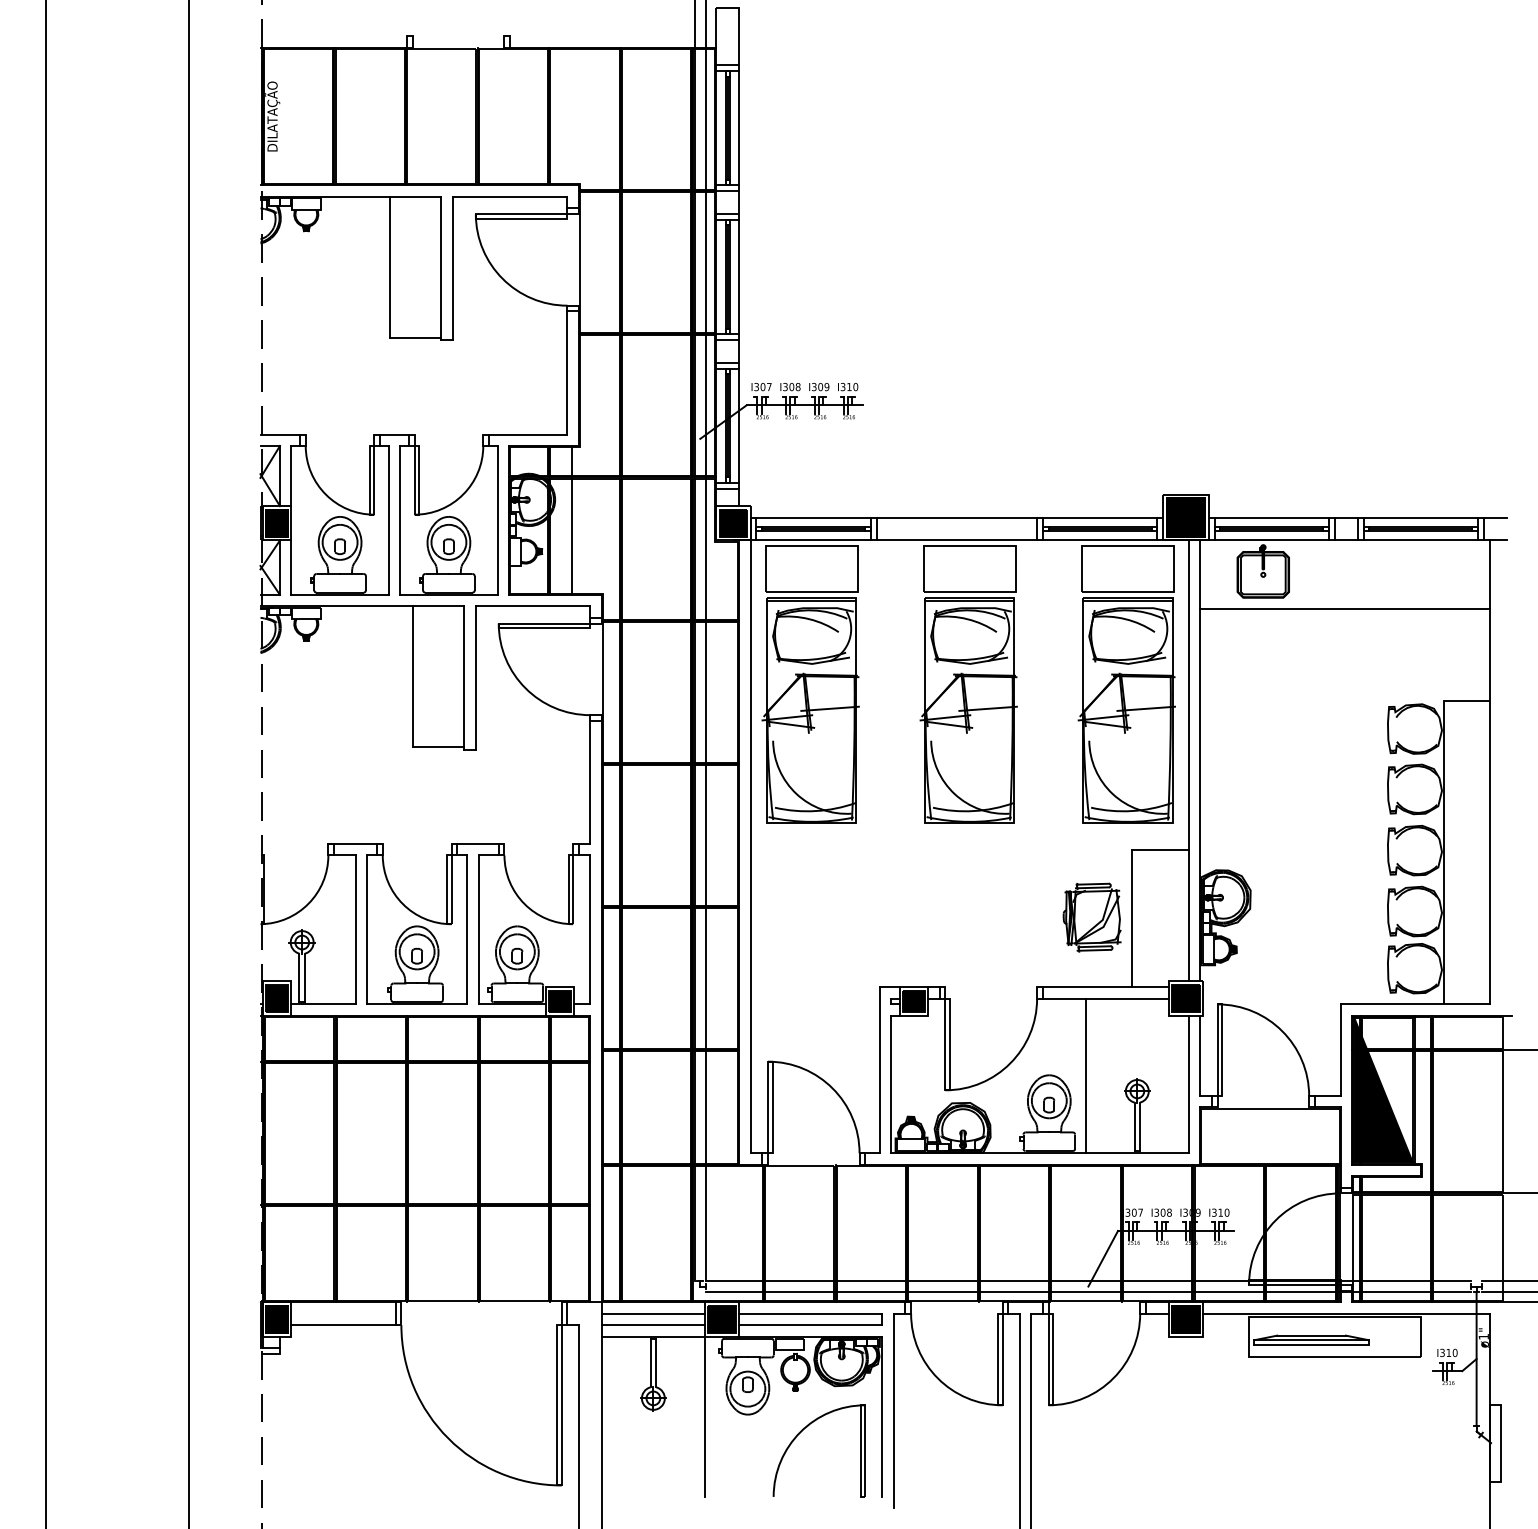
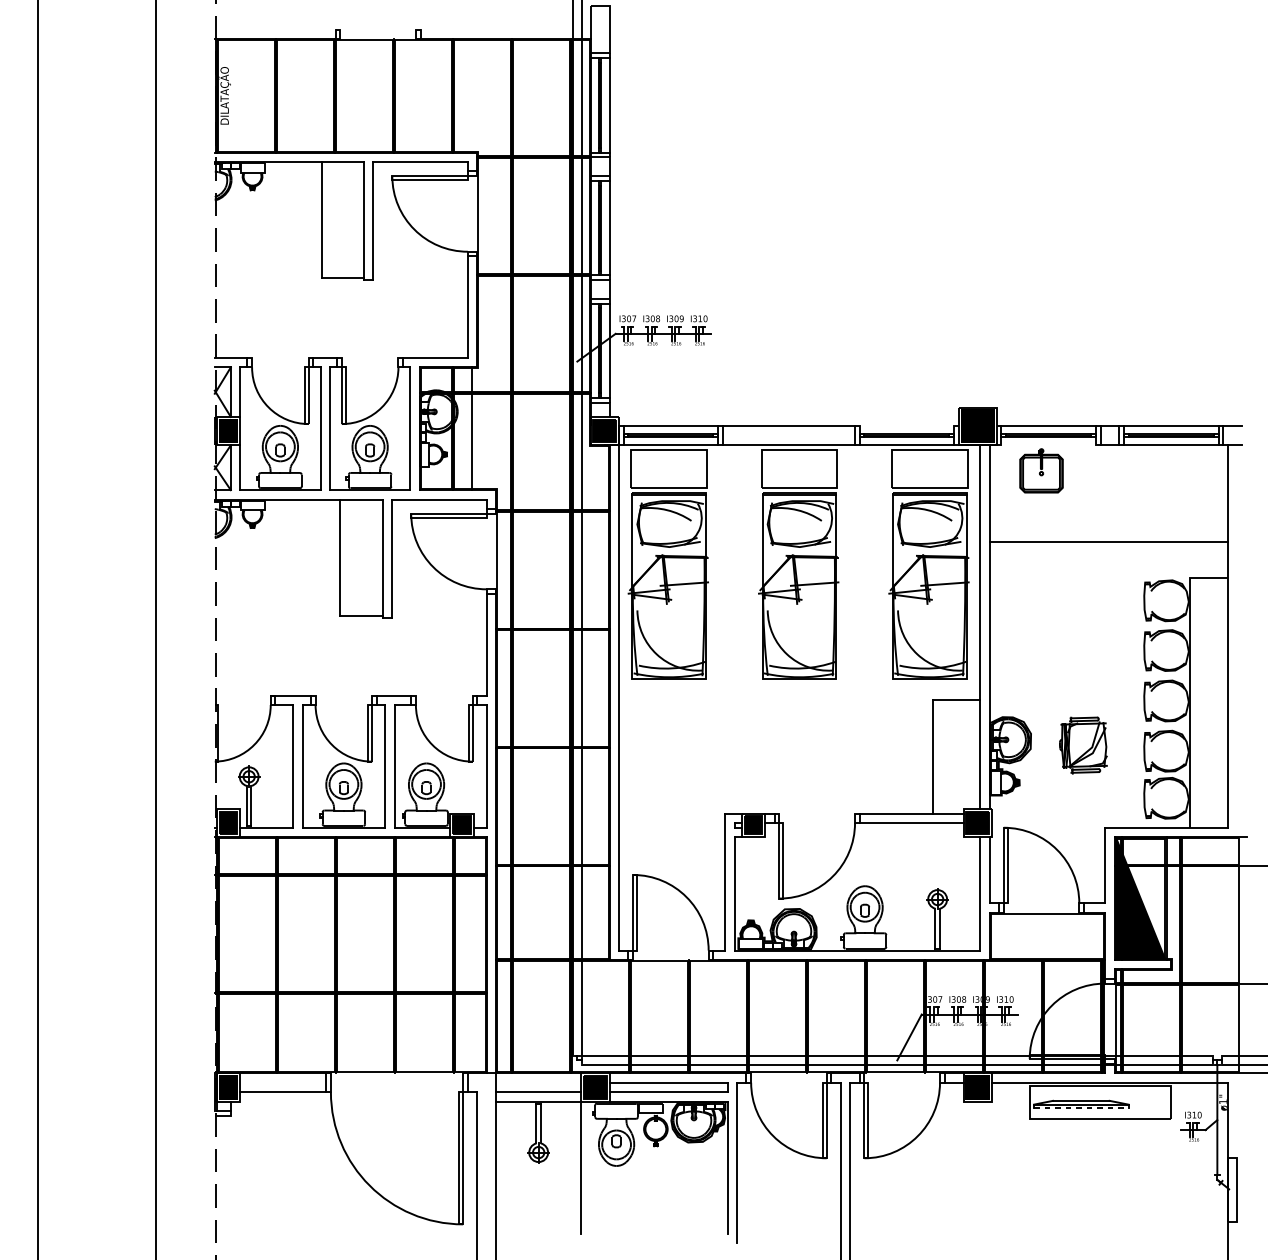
line: (1099, 517) -> (906, 426), removed
line: (1271, 540) -> (1048, 445), removed
line: (1344, 609) -> (1108, 541), moved
part: (1091, 917) -> (1082, 745), moved
line: (1085, 1075) -> (894, 886), removed
line: (652, 1313) -> (537, 1082), removed
line: (1312, 1344) -> (1082, 1108), solid -> dashed
part: (801, 1432) -> (660, 1180), removed

